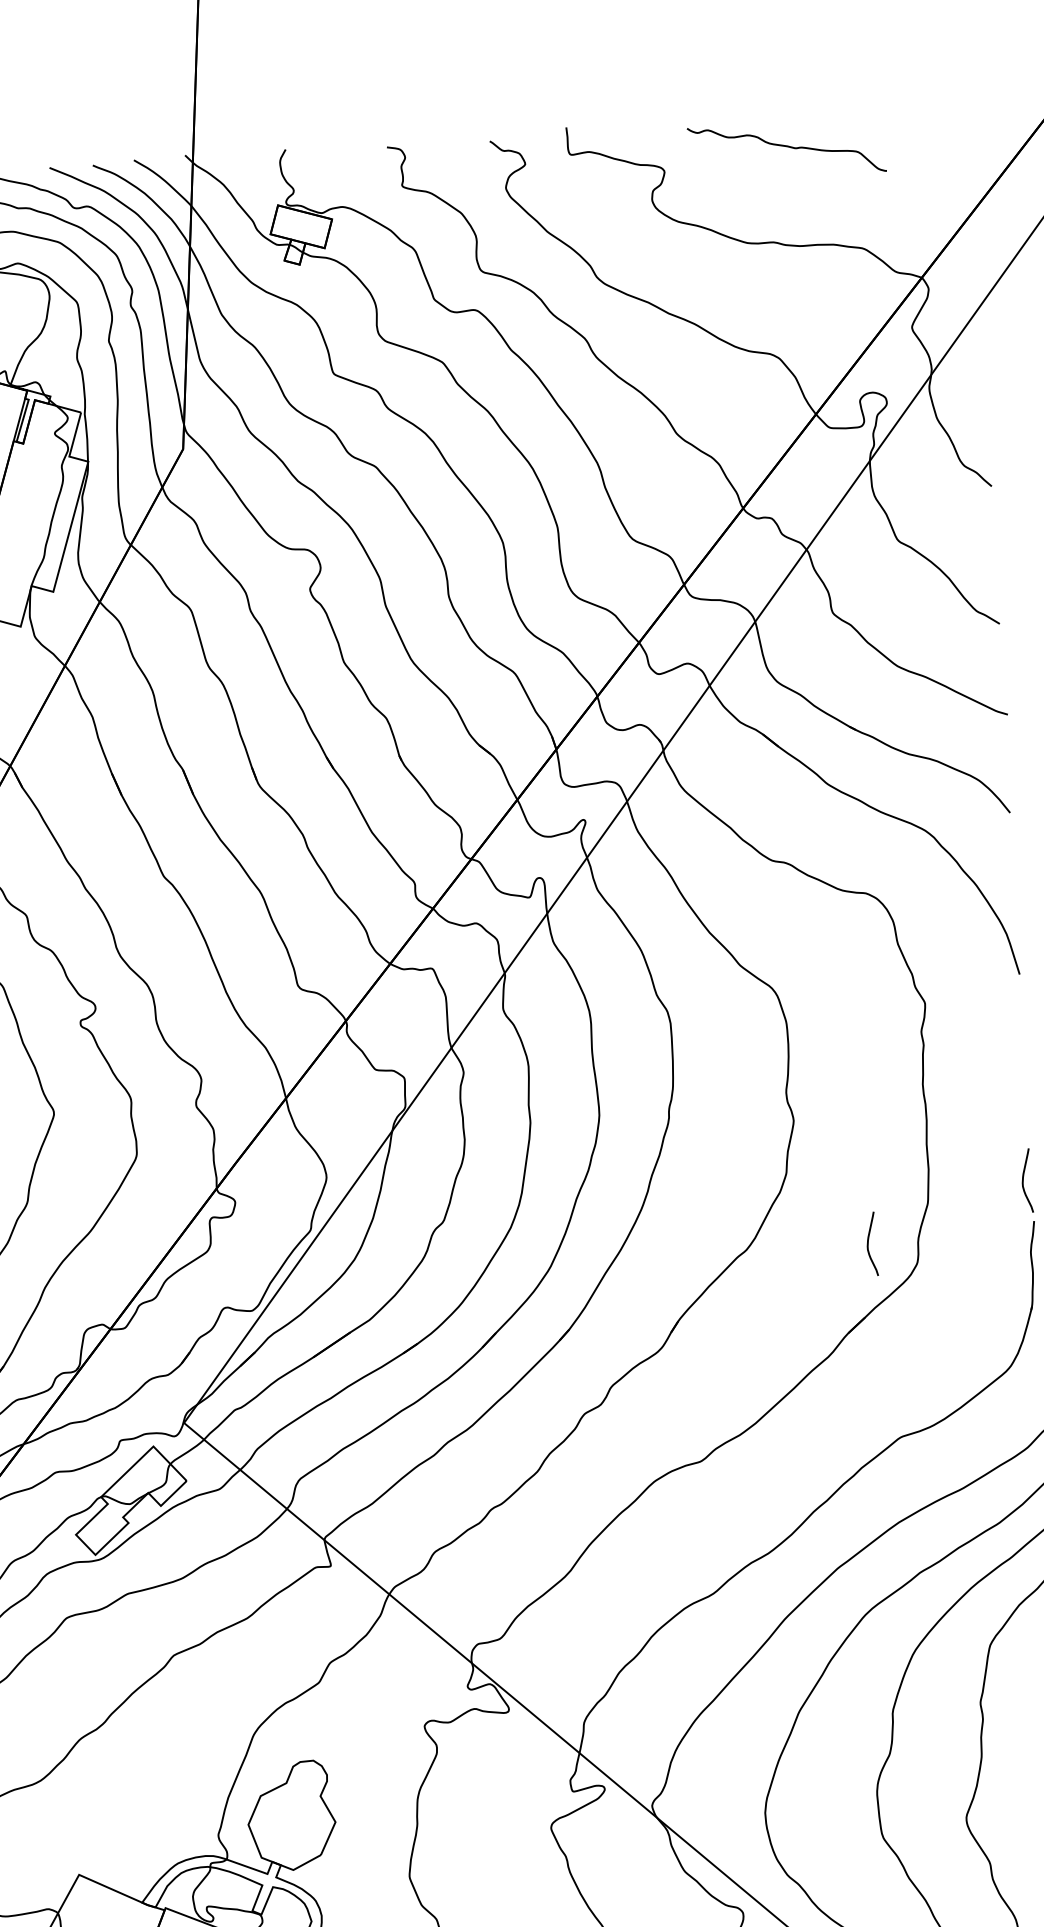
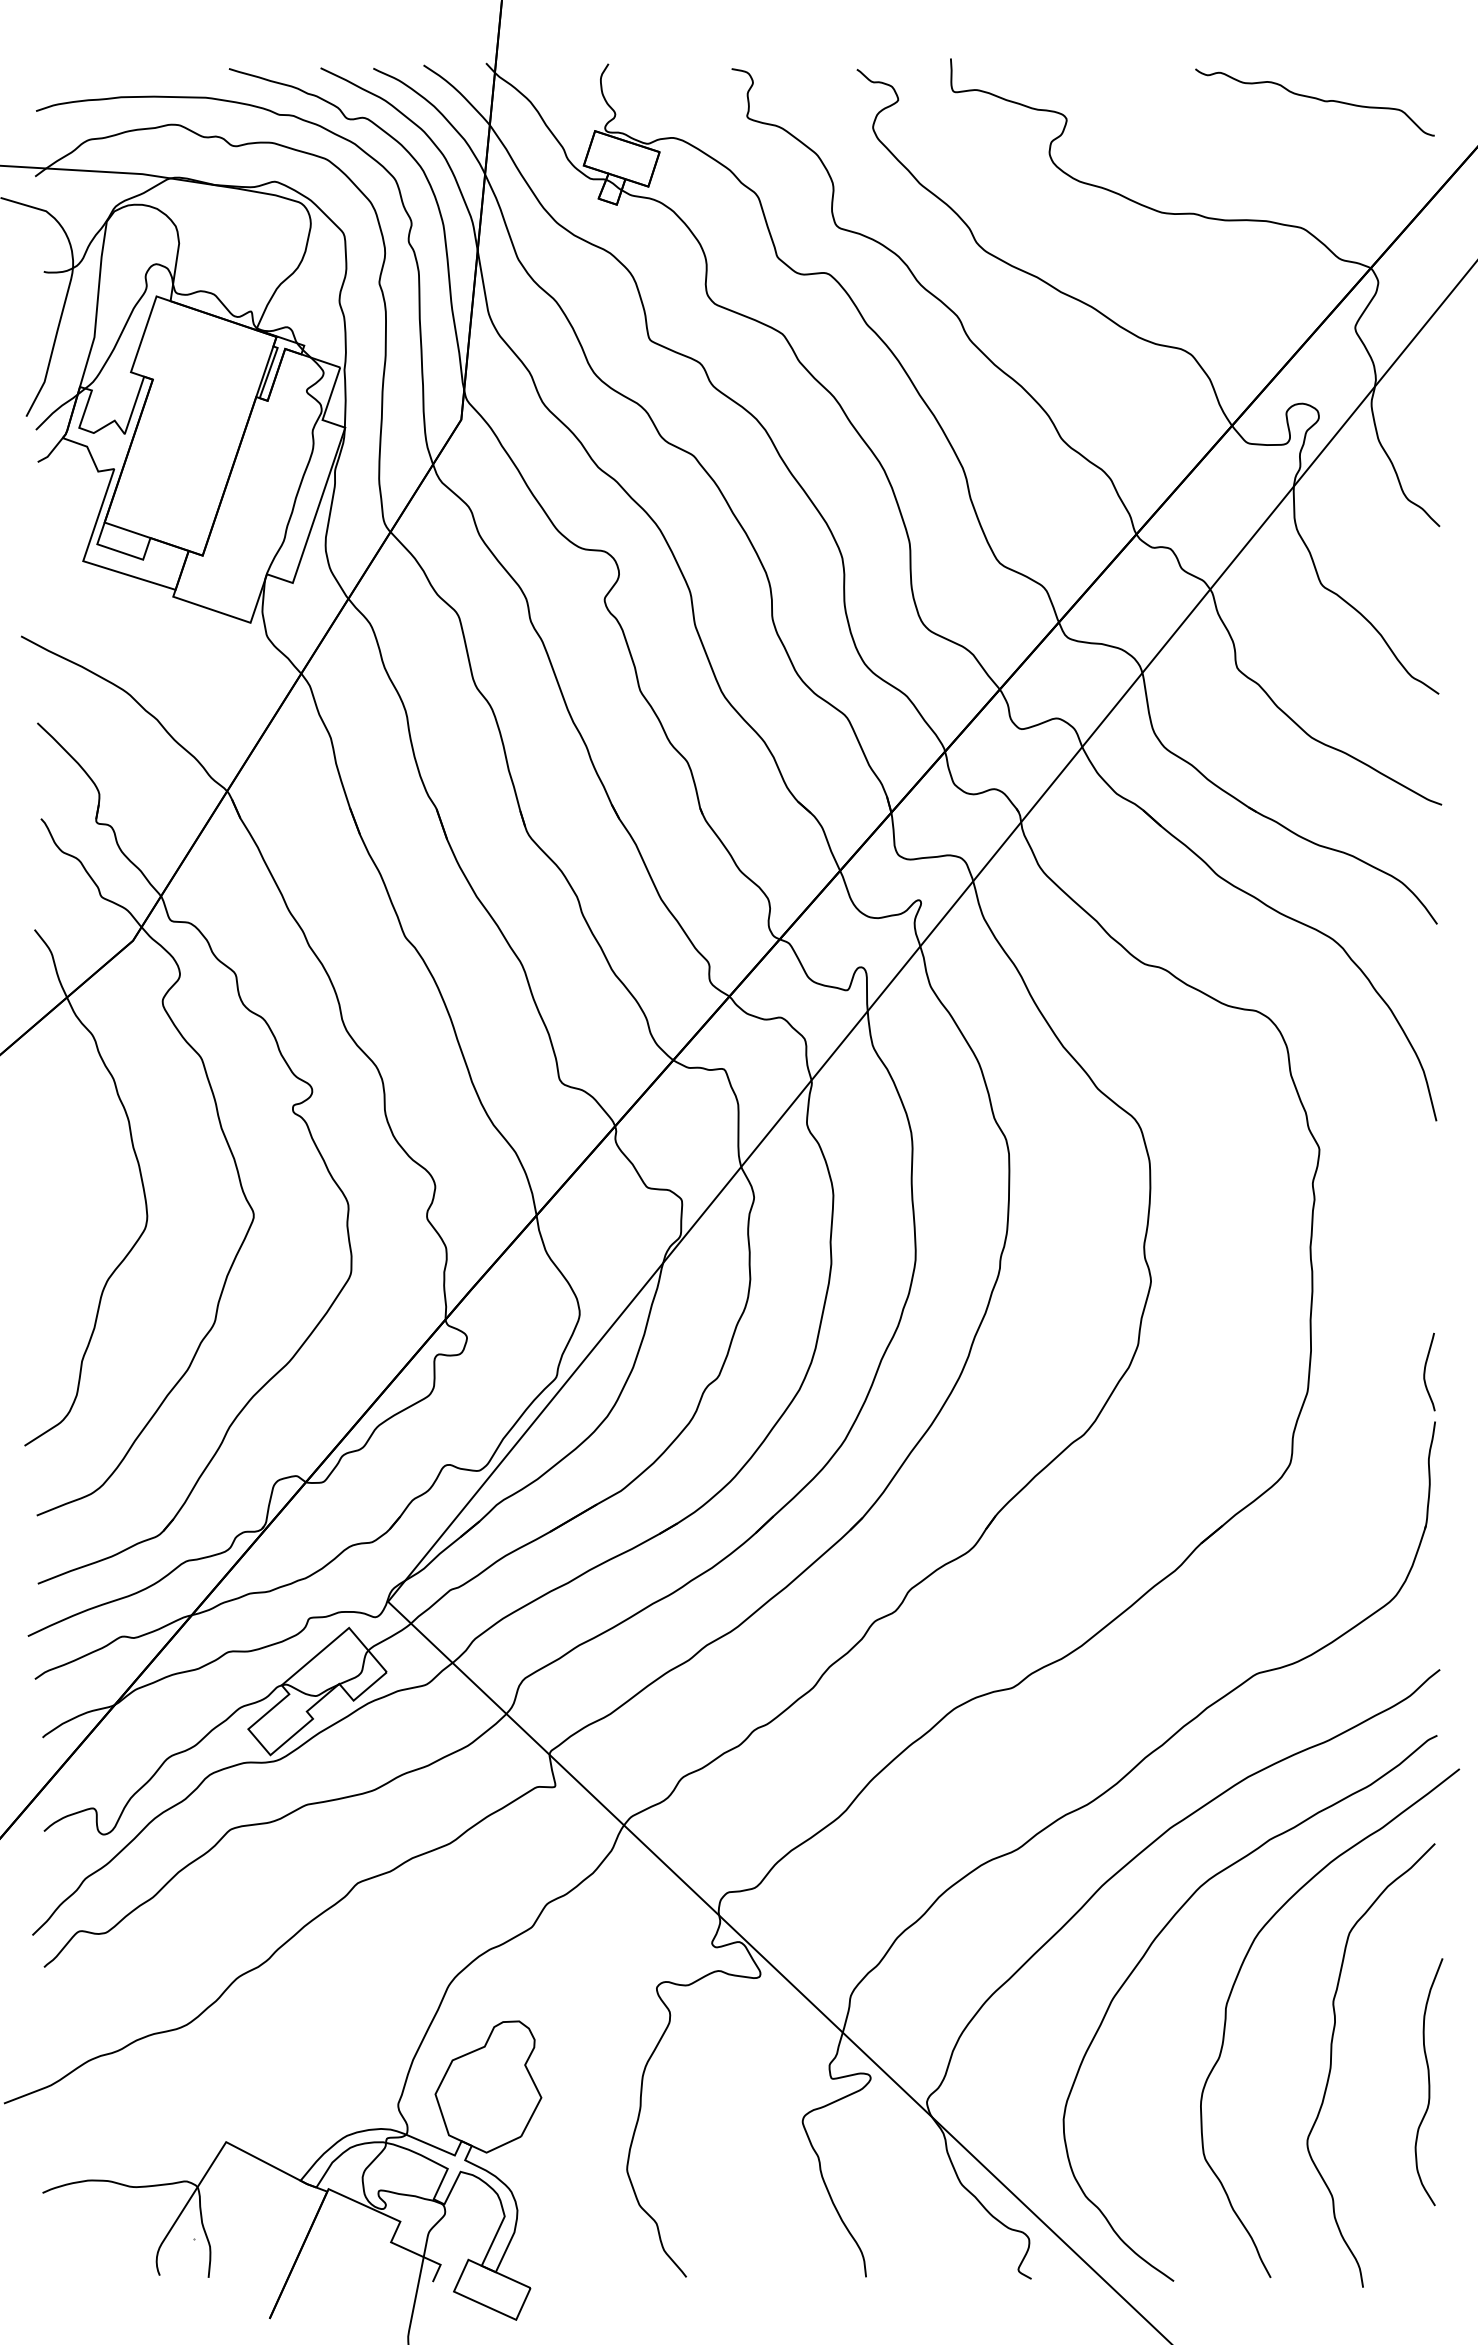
curve: (787, 147) -> (1315, 99), moved
curve: (868, 1243) -> (1232, 1436), removed

